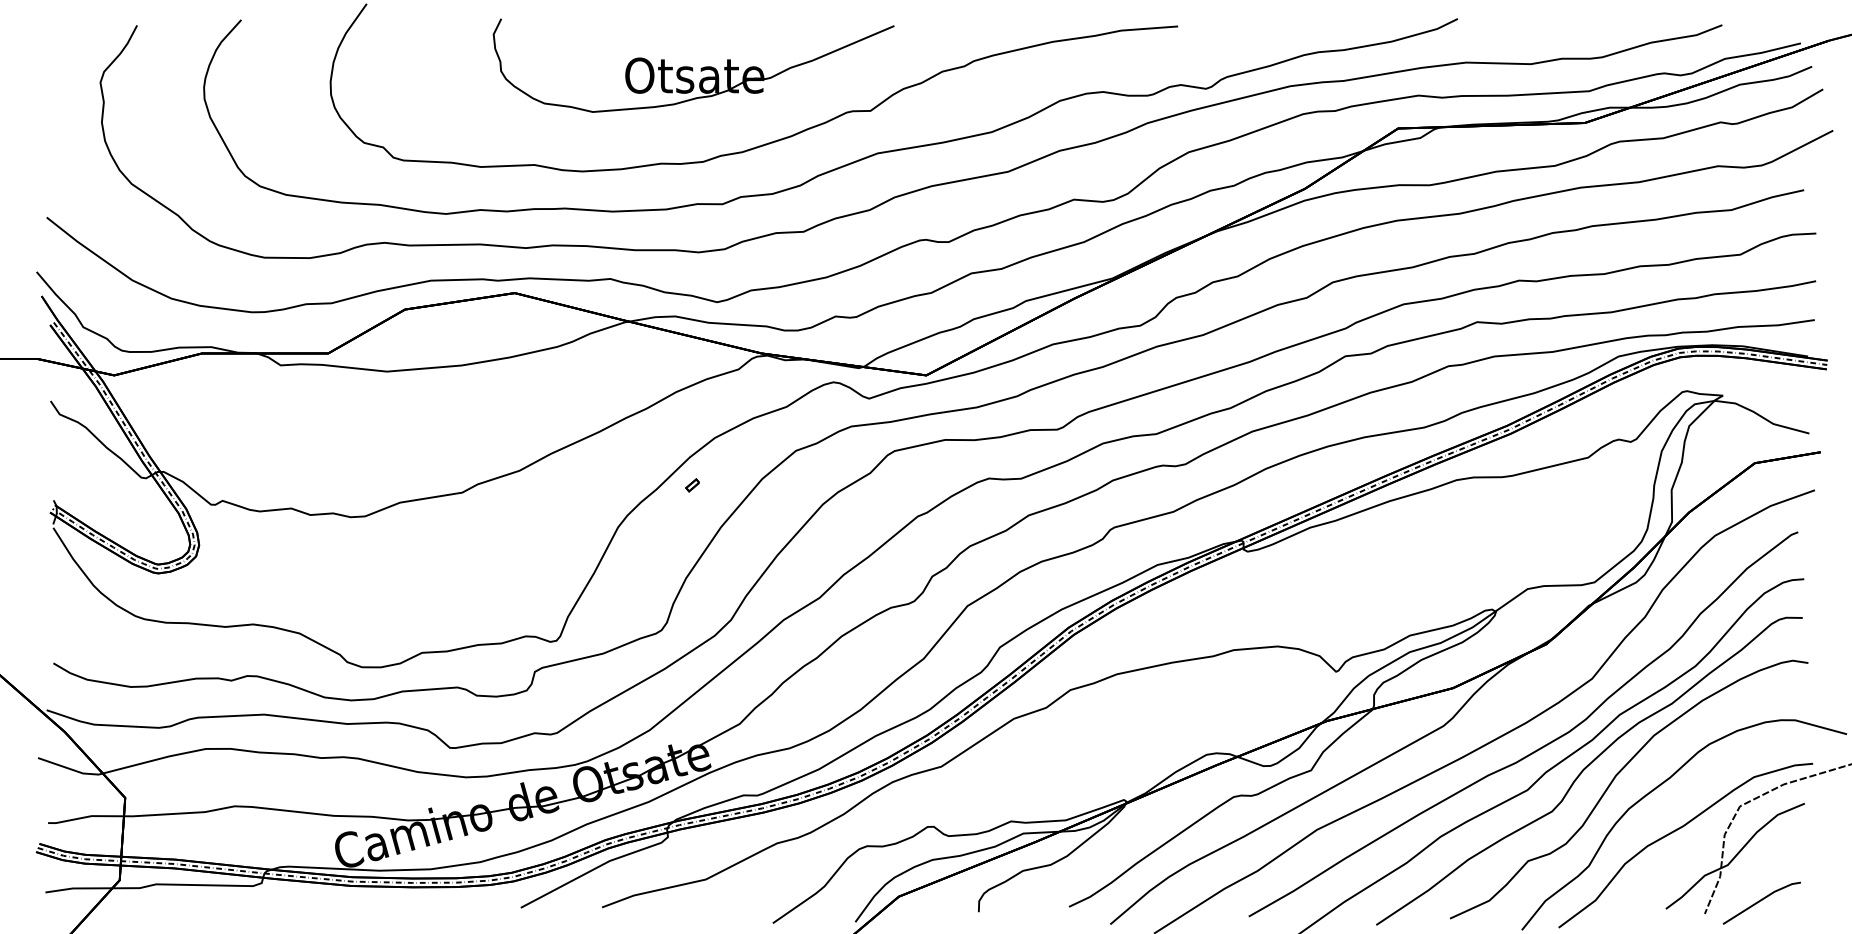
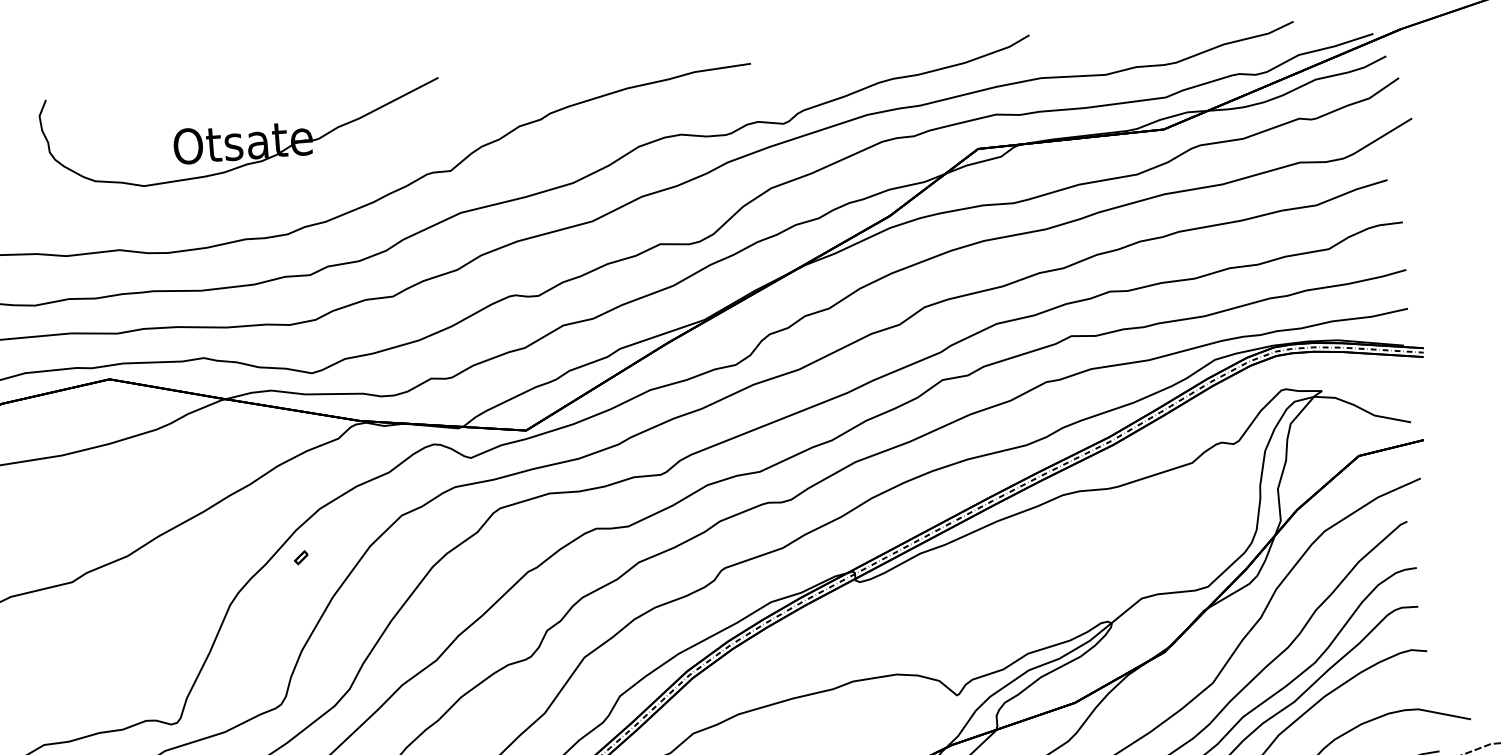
part: (693, 65) -> (241, 132), moved

